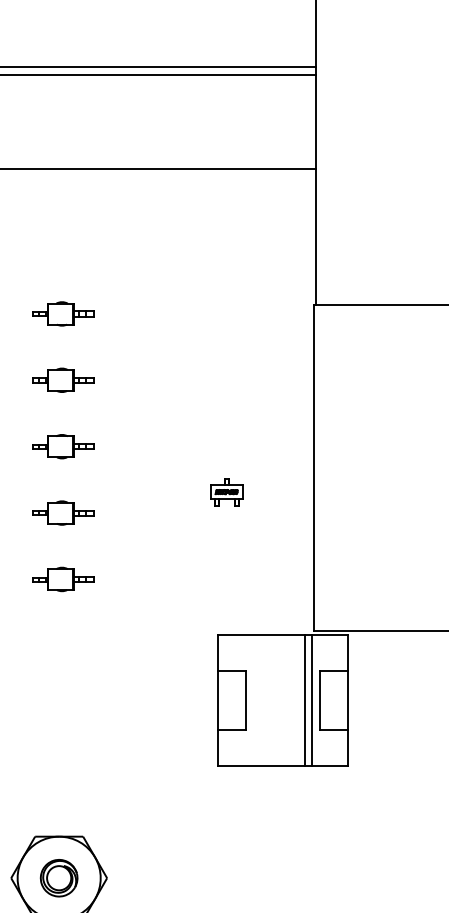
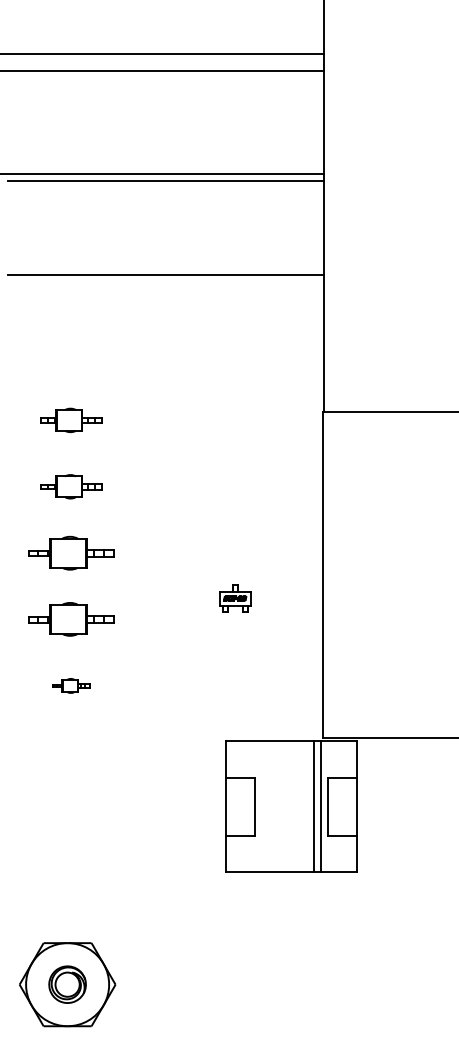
part: (63, 446) -> (71, 552), size x1.4
part: (63, 513) -> (71, 619), size x1.4
part: (63, 579) -> (71, 685), size x0.6

